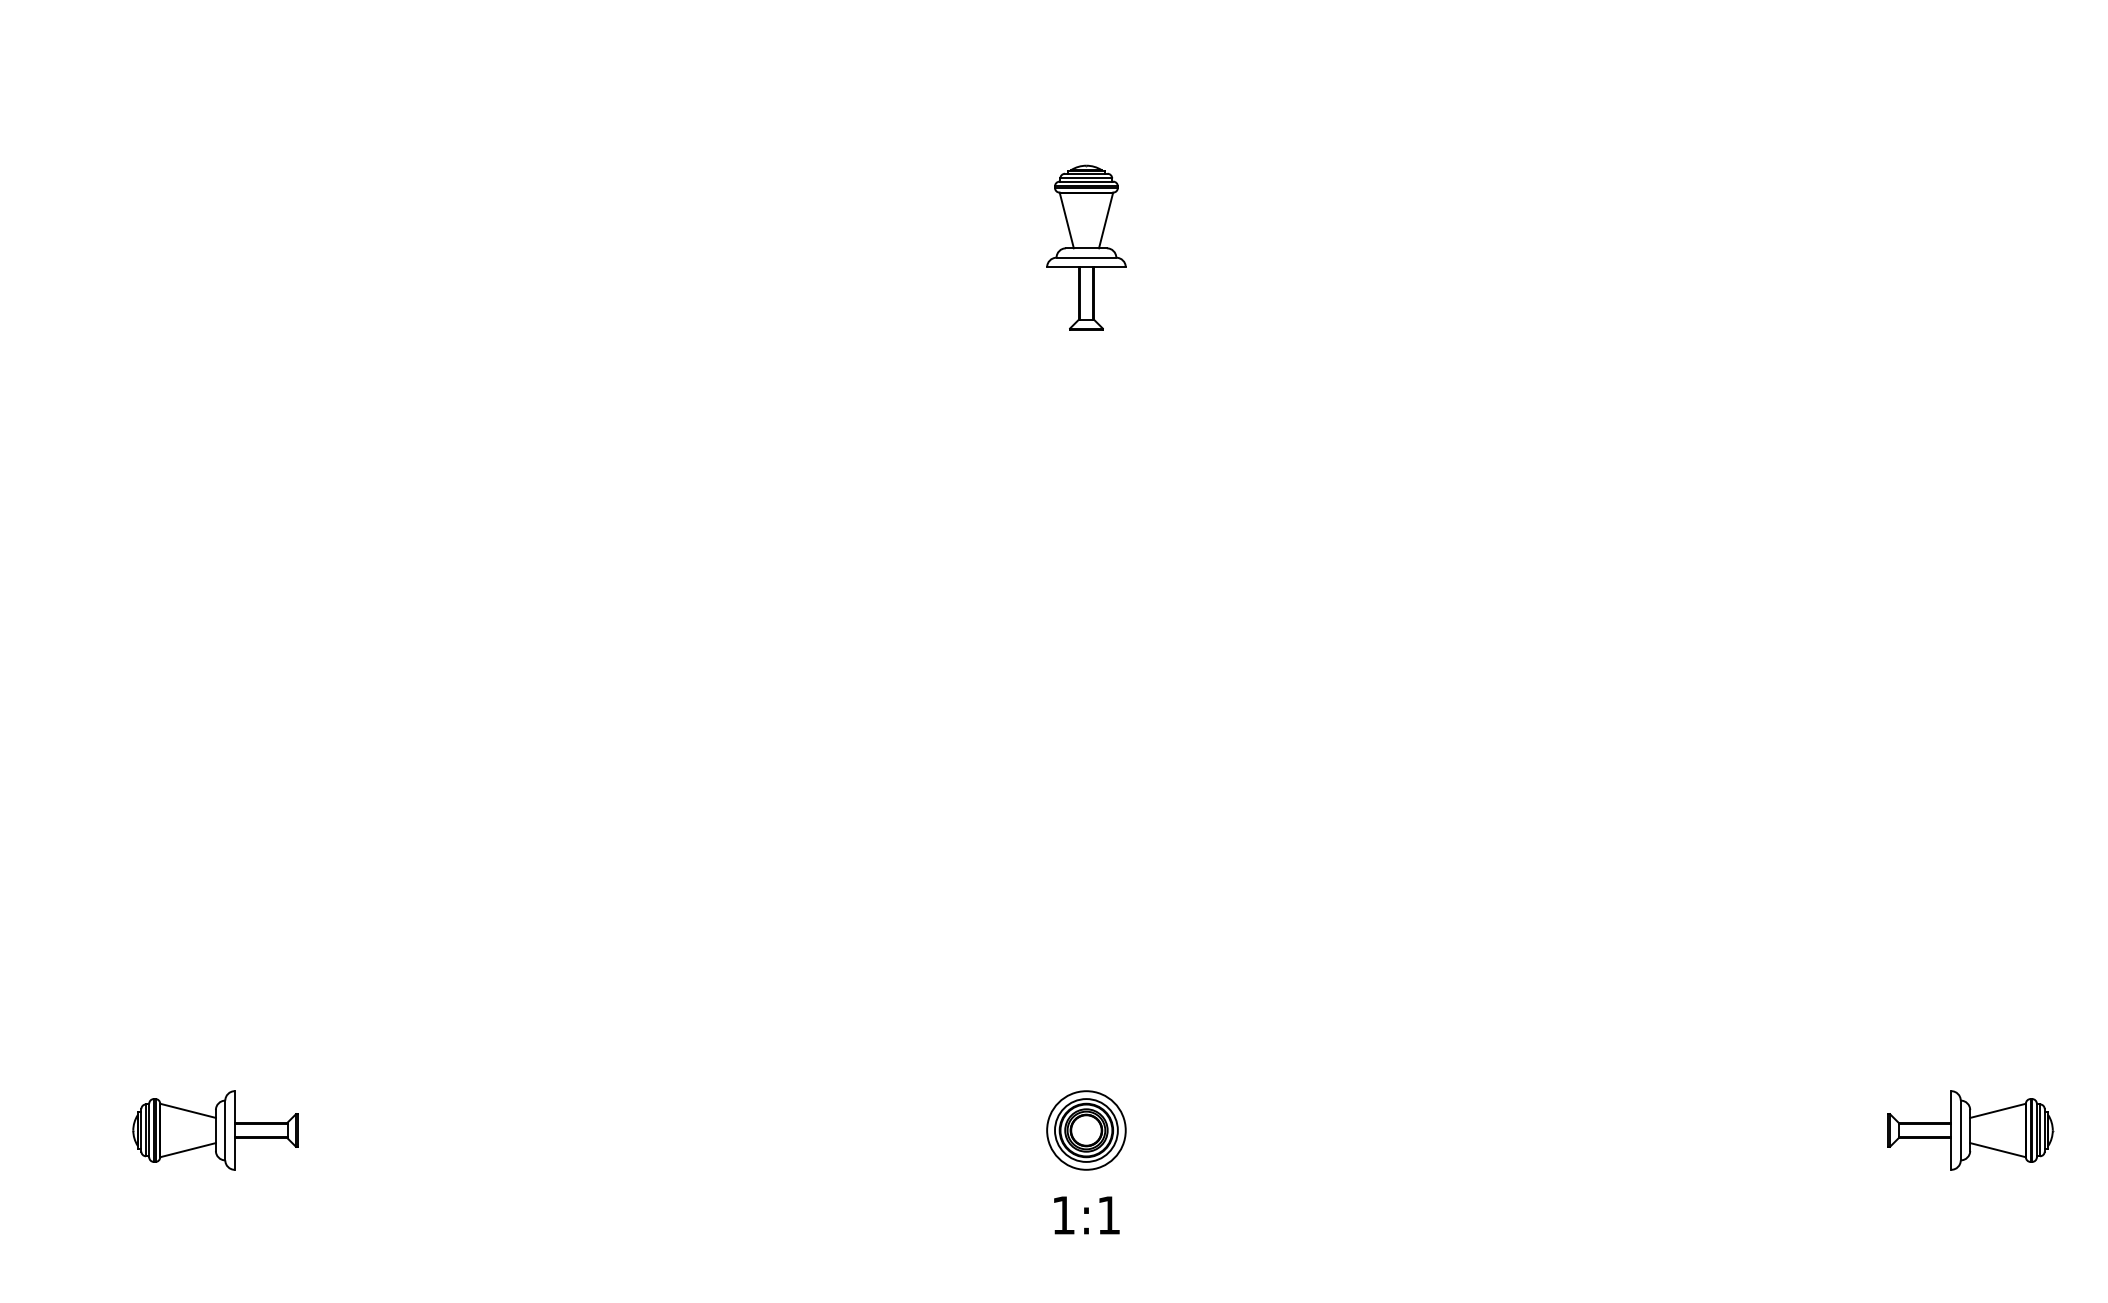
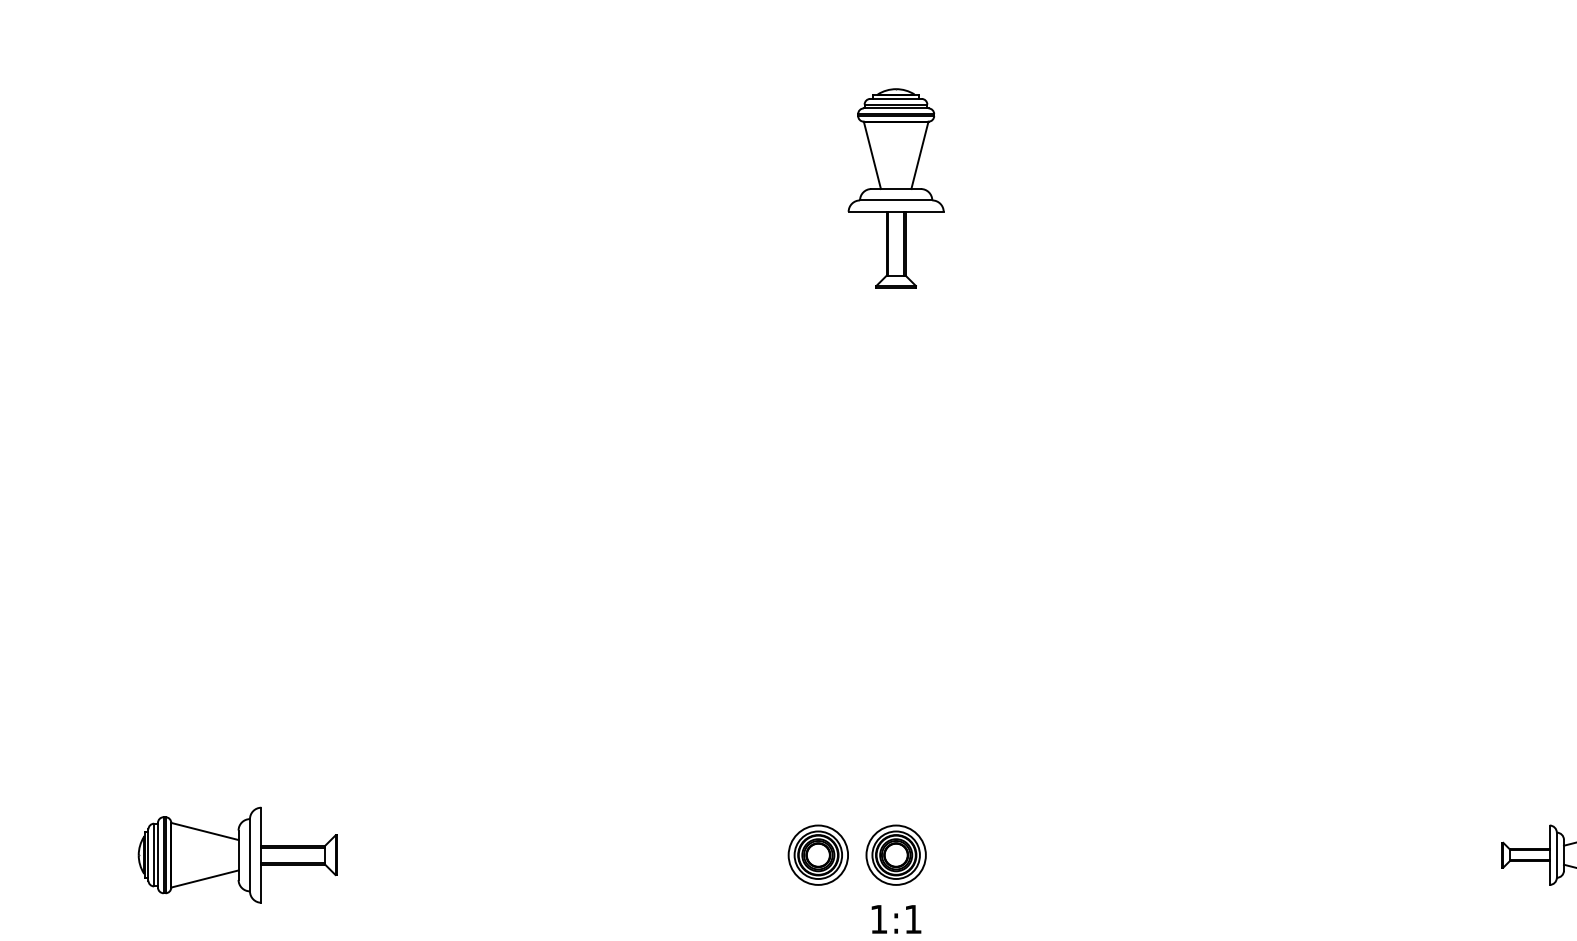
part: (1086, 247) -> (896, 188), size x1.6
part: (215, 1130) -> (238, 855), size x1.6
part: (983, 1130) -> (818, 855), added

